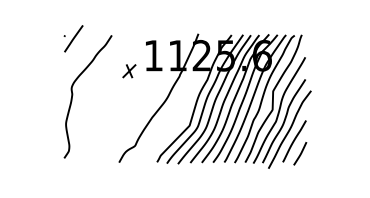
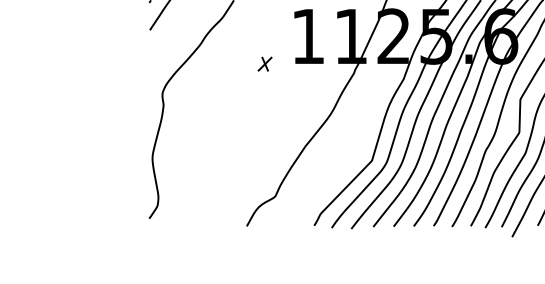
part: (129, 71) -> (265, 64), size x0.6

